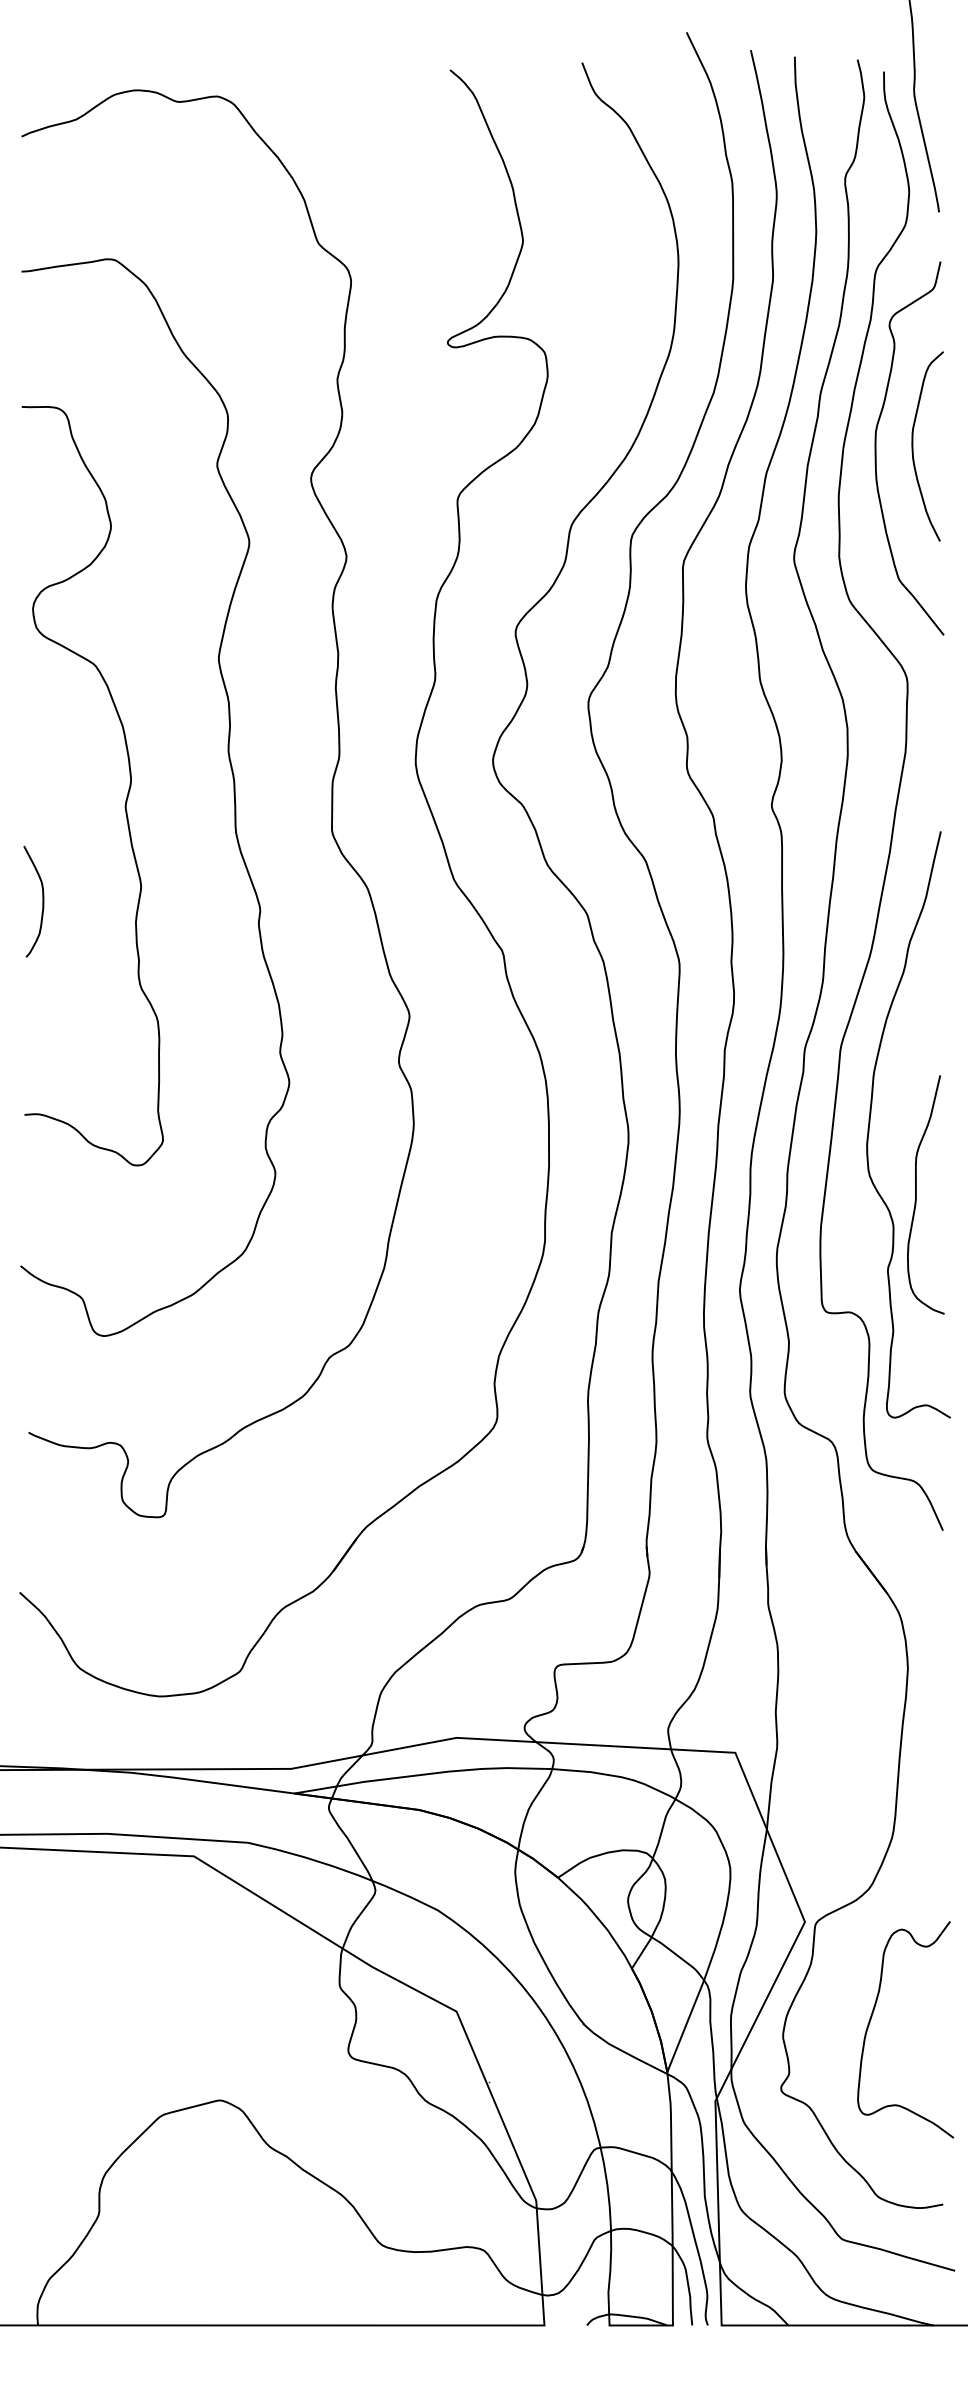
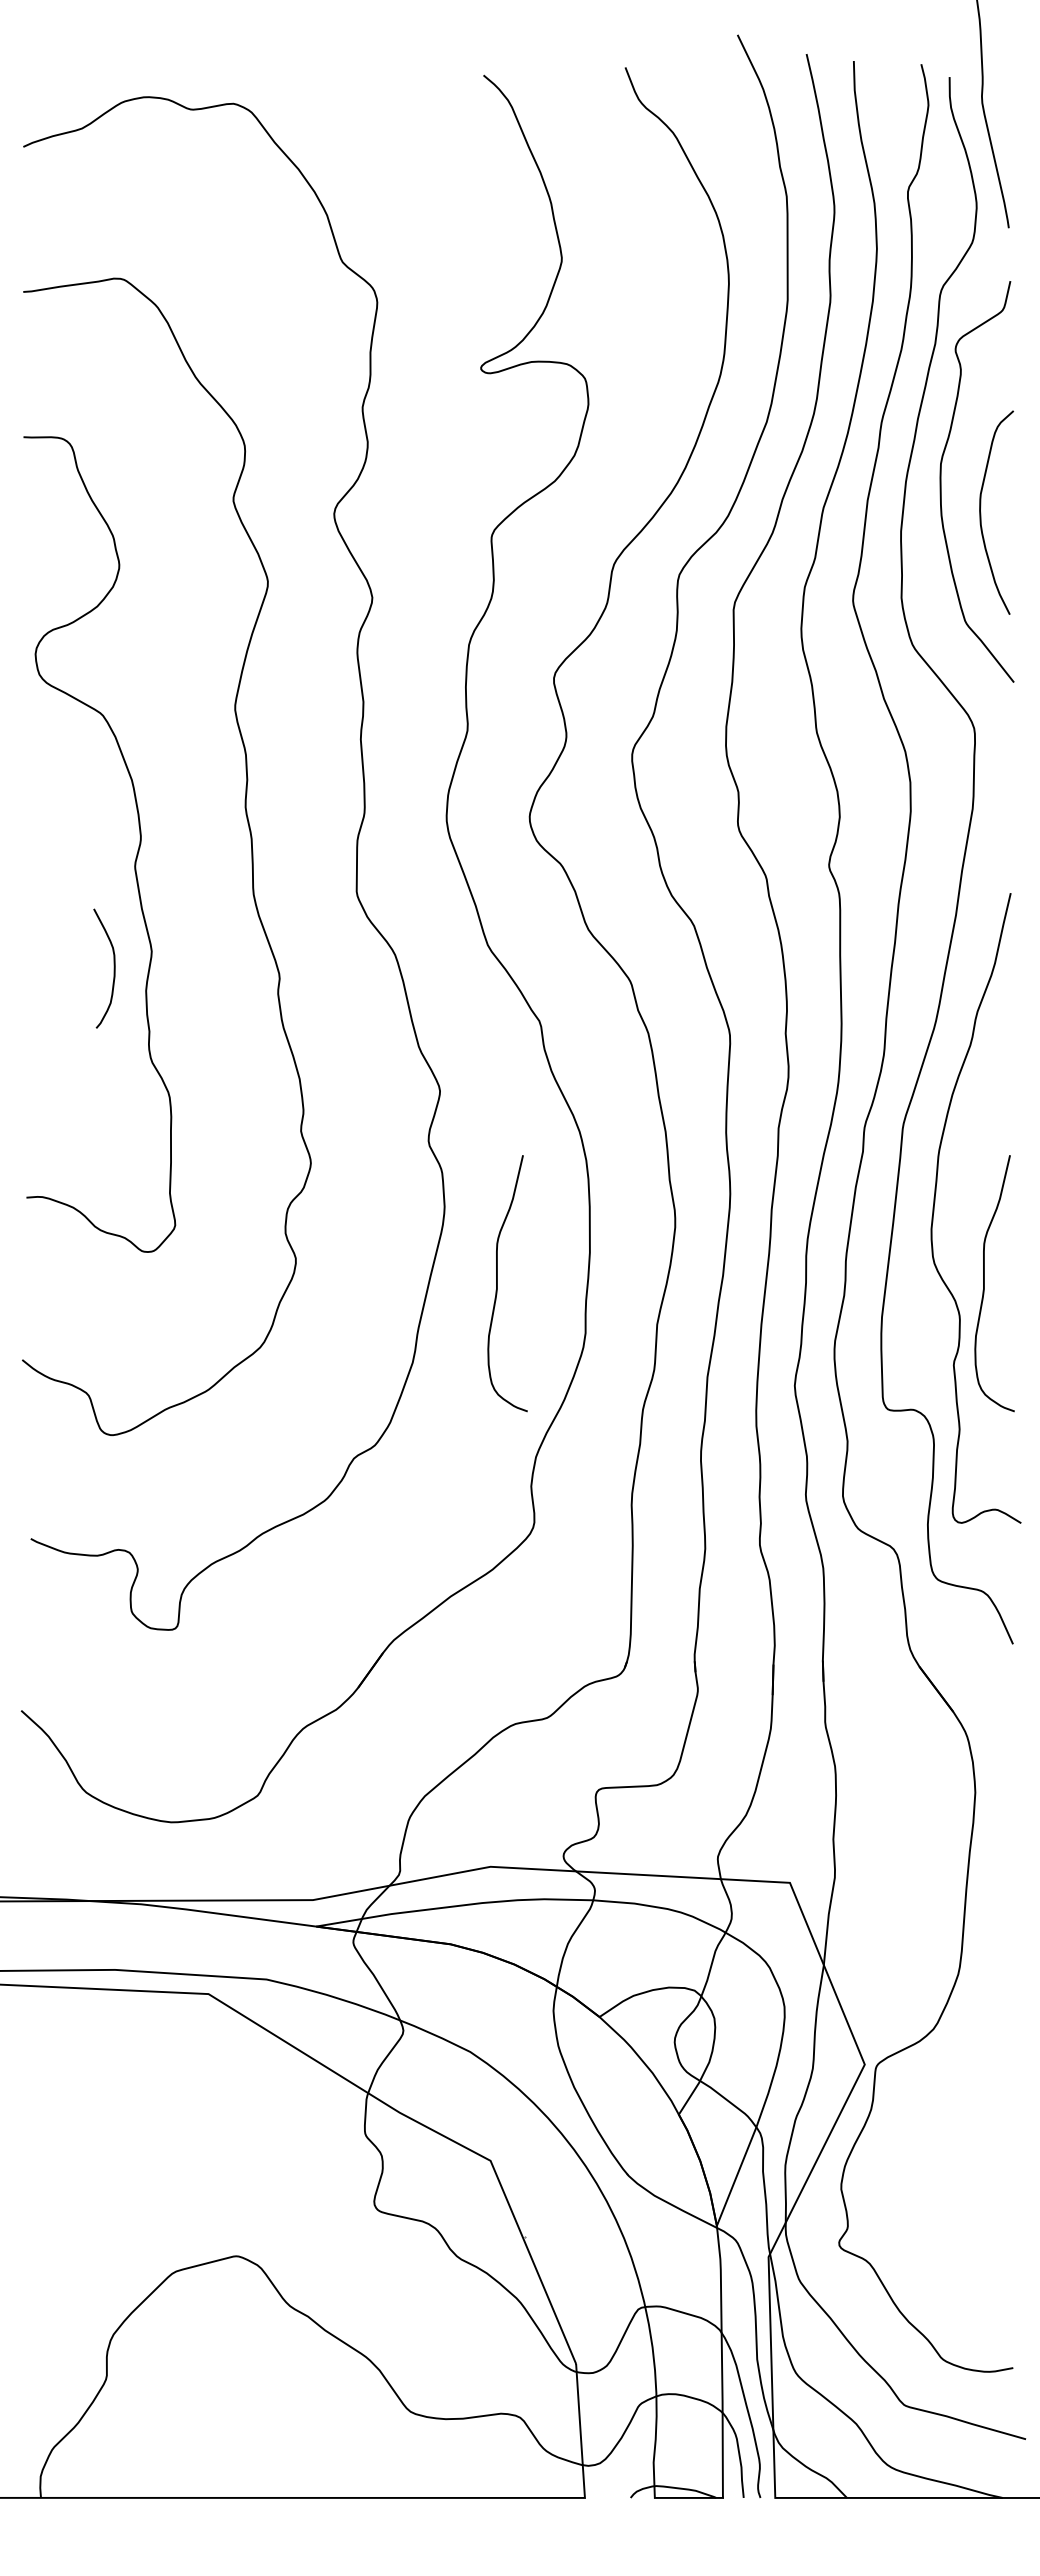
curve: (913, 446) -> (981, 512), moved
curve: (42, 901) -> (113, 968), moved
curve: (463, 1194) -> (497, 1283), added
curve: (871, 2018) -> (936, 2168), removed

